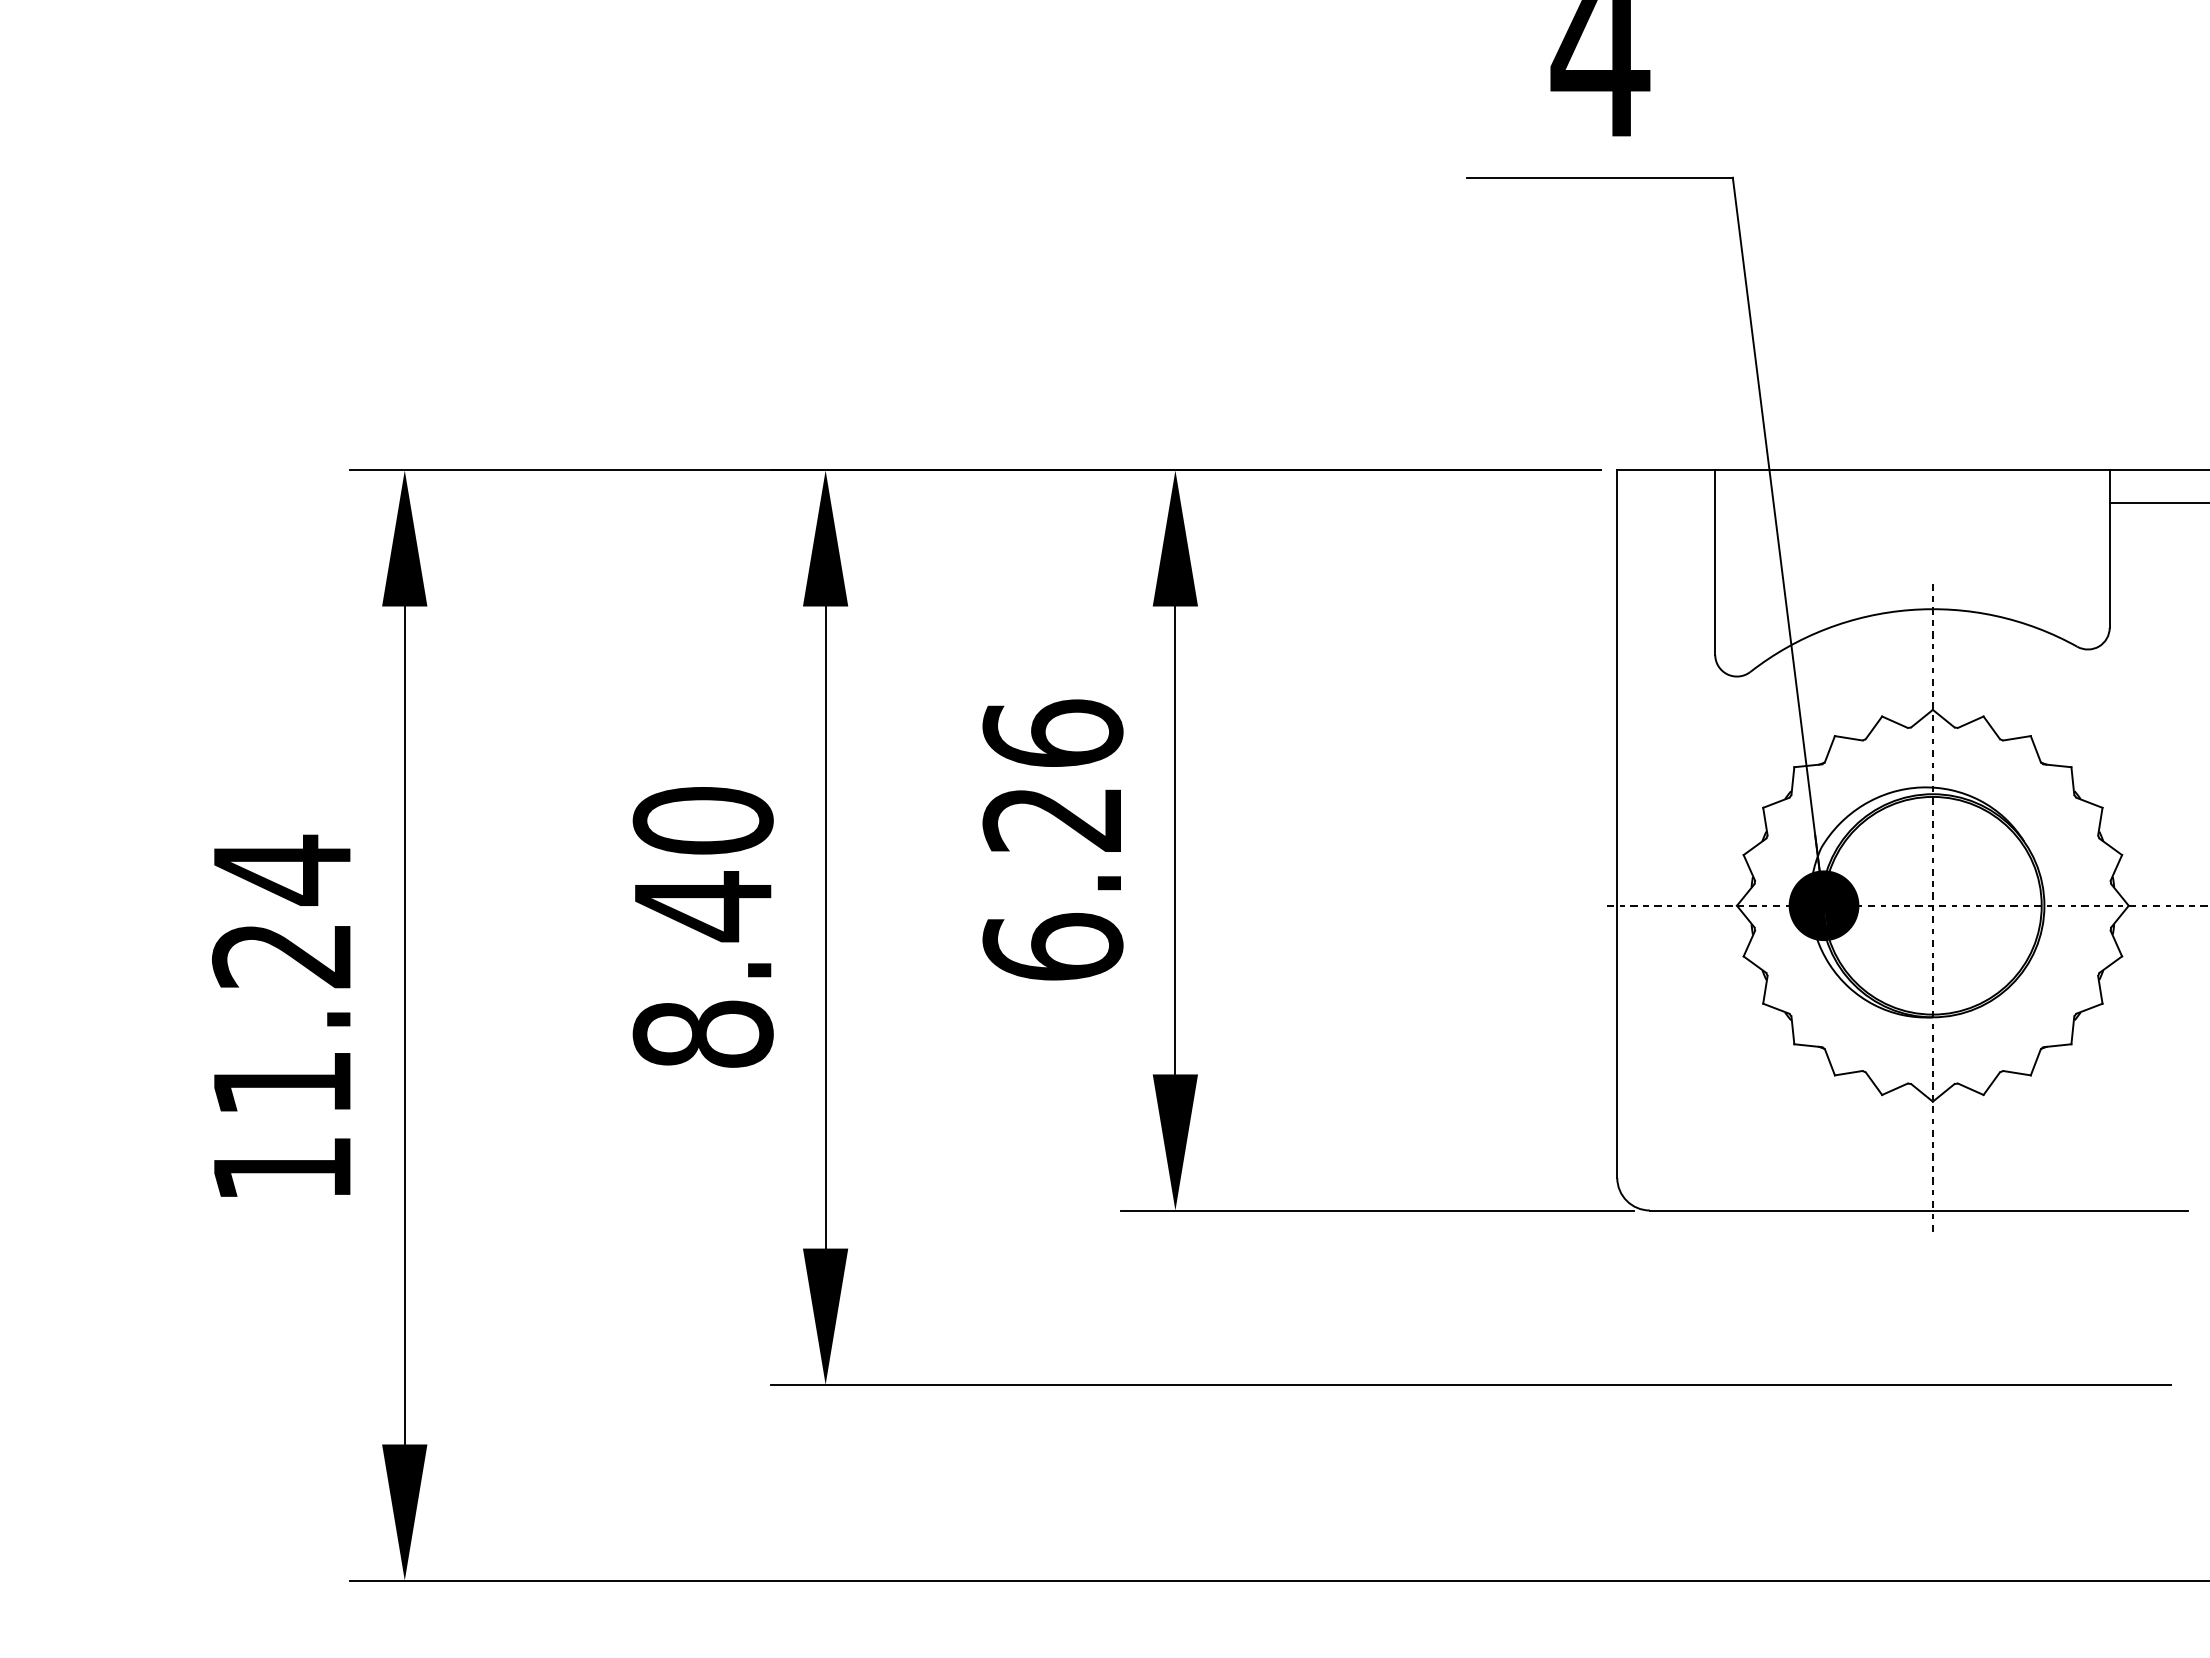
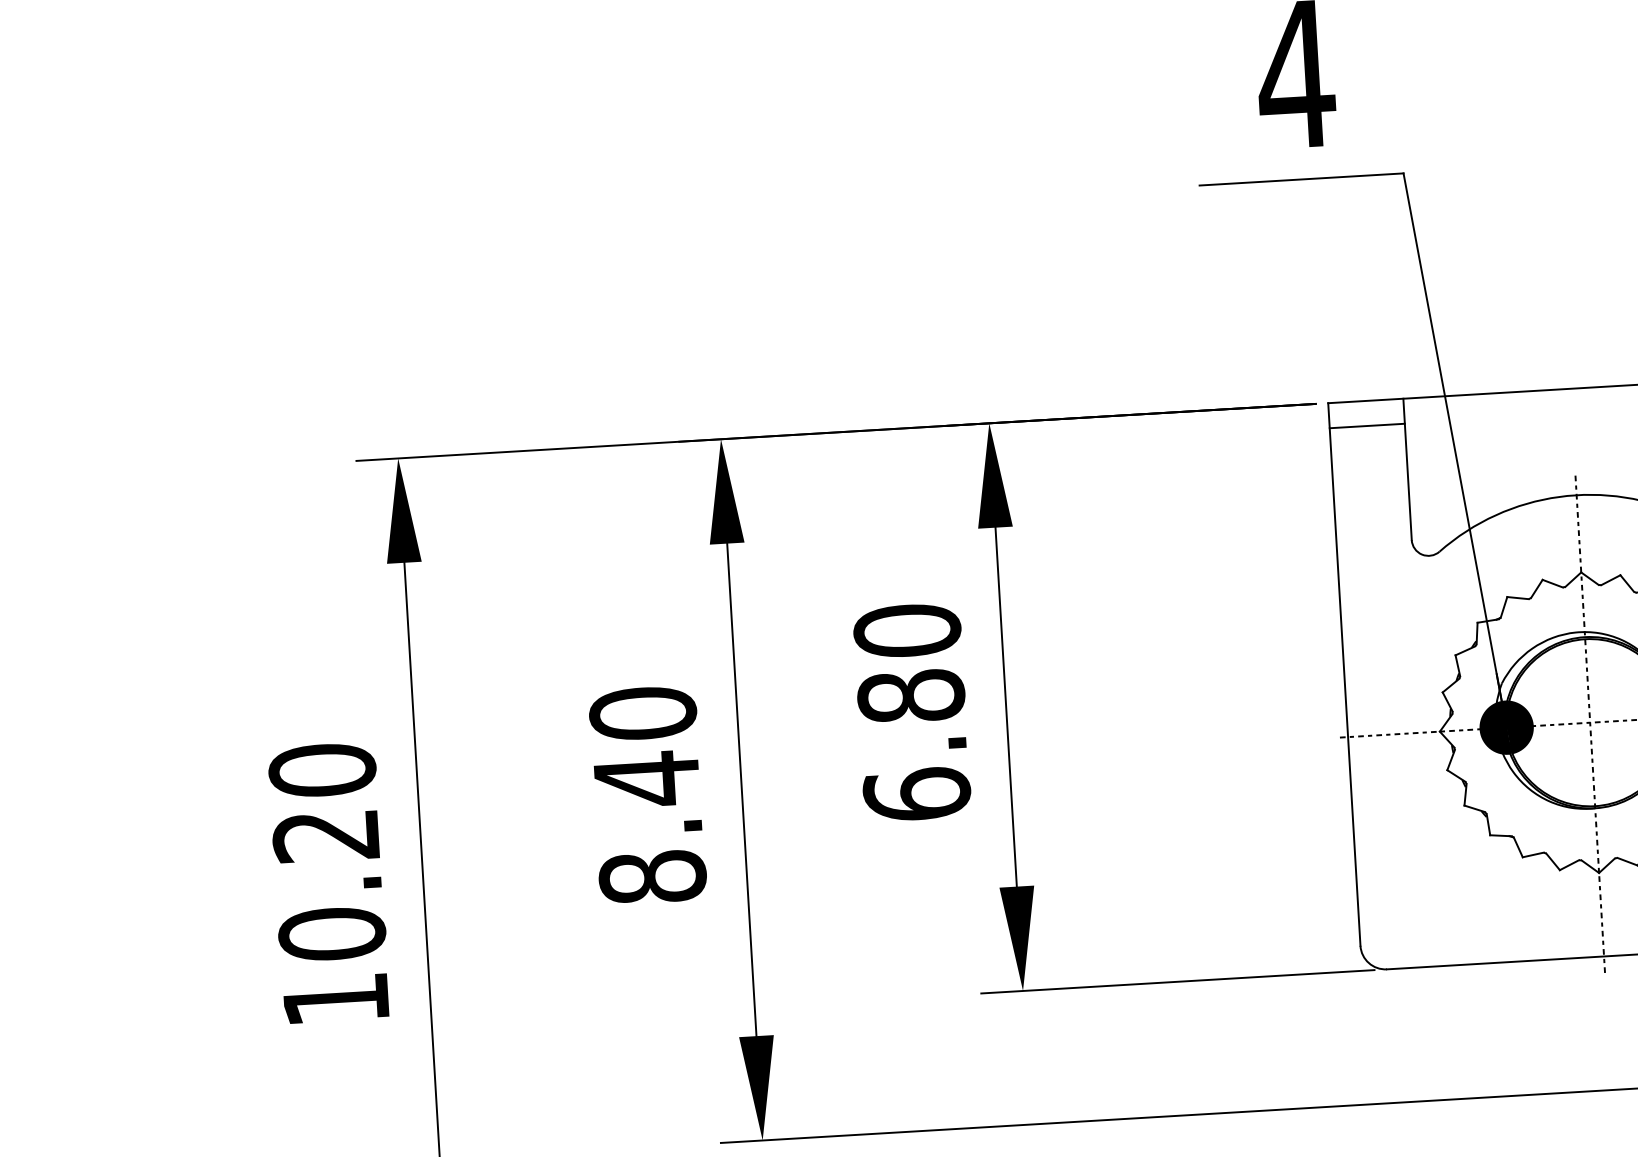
line: (1666, 503) -> (1367, 426), added
text: (1052, 775) -> (908, 662), 6.26 -> 6.80
text: (281, 975) -> (326, 851), 11.24 -> 10.20

